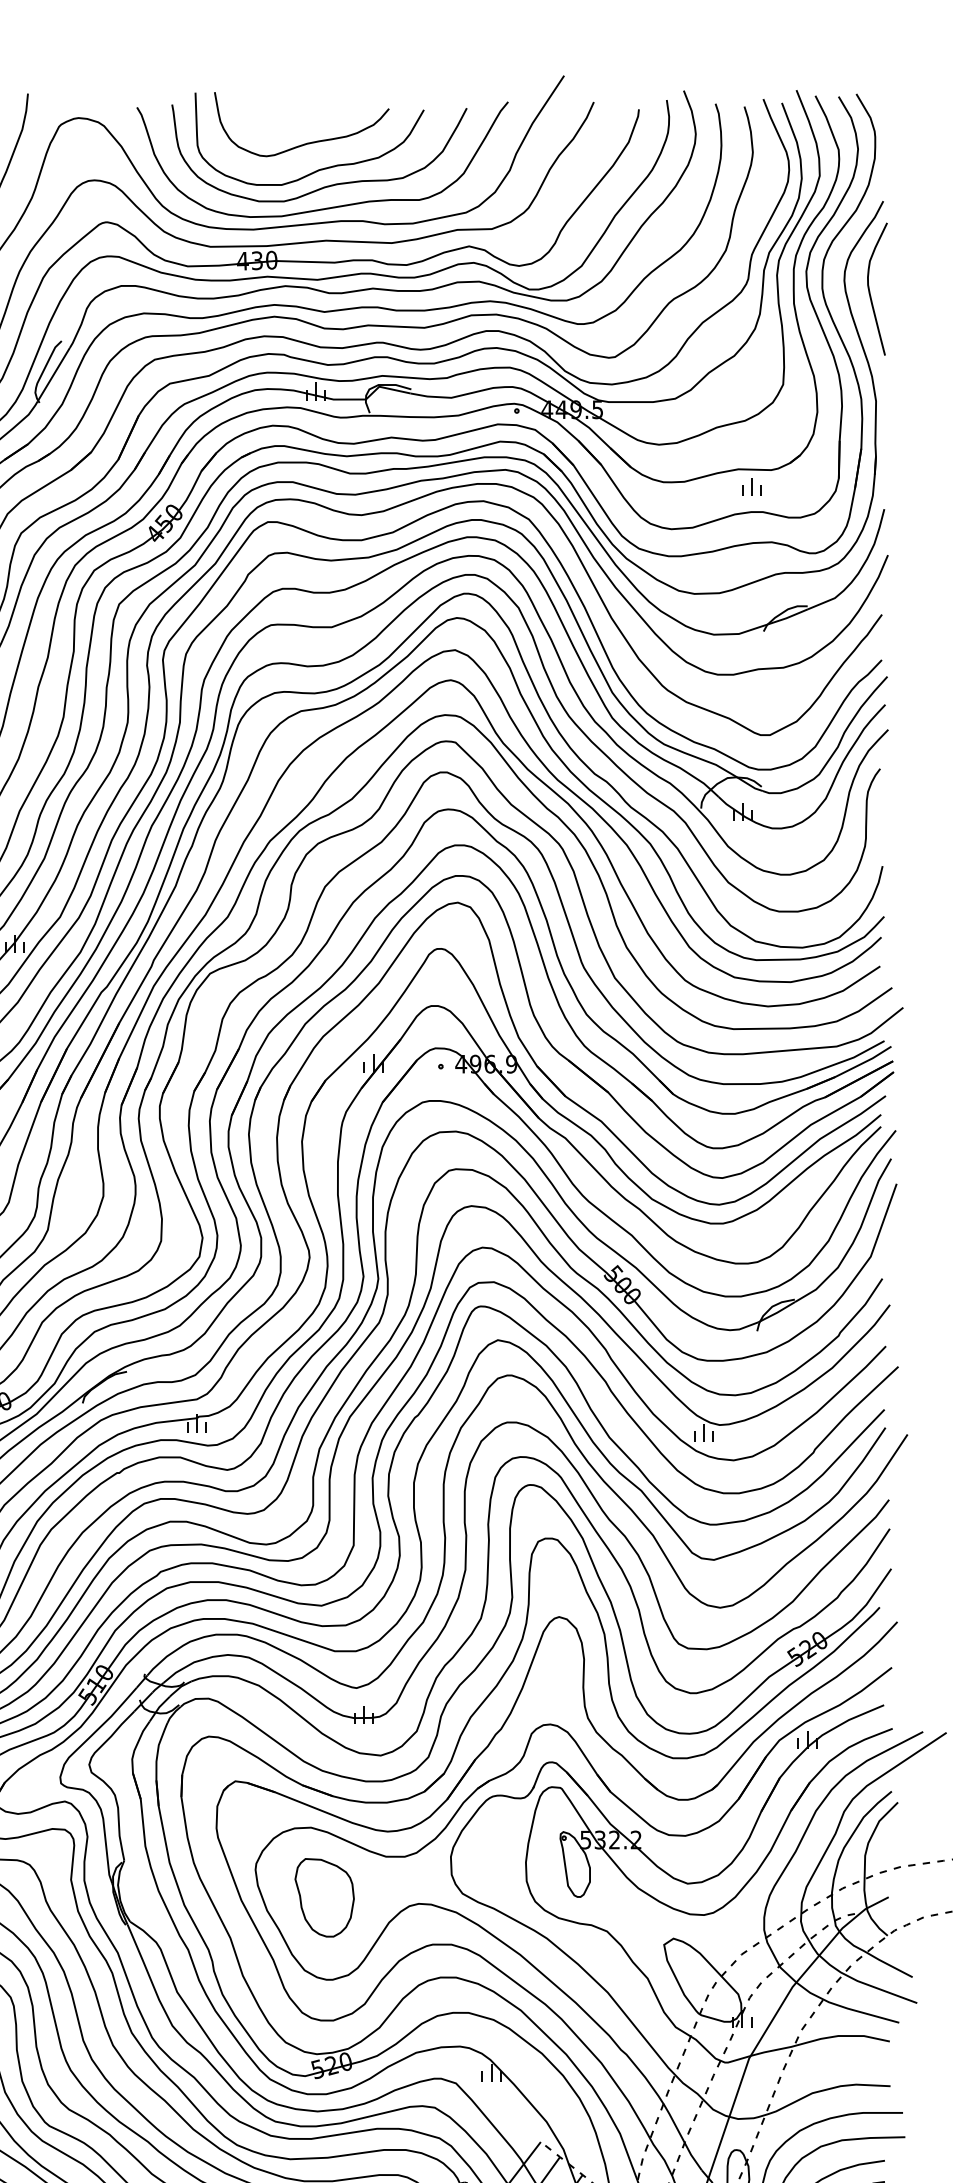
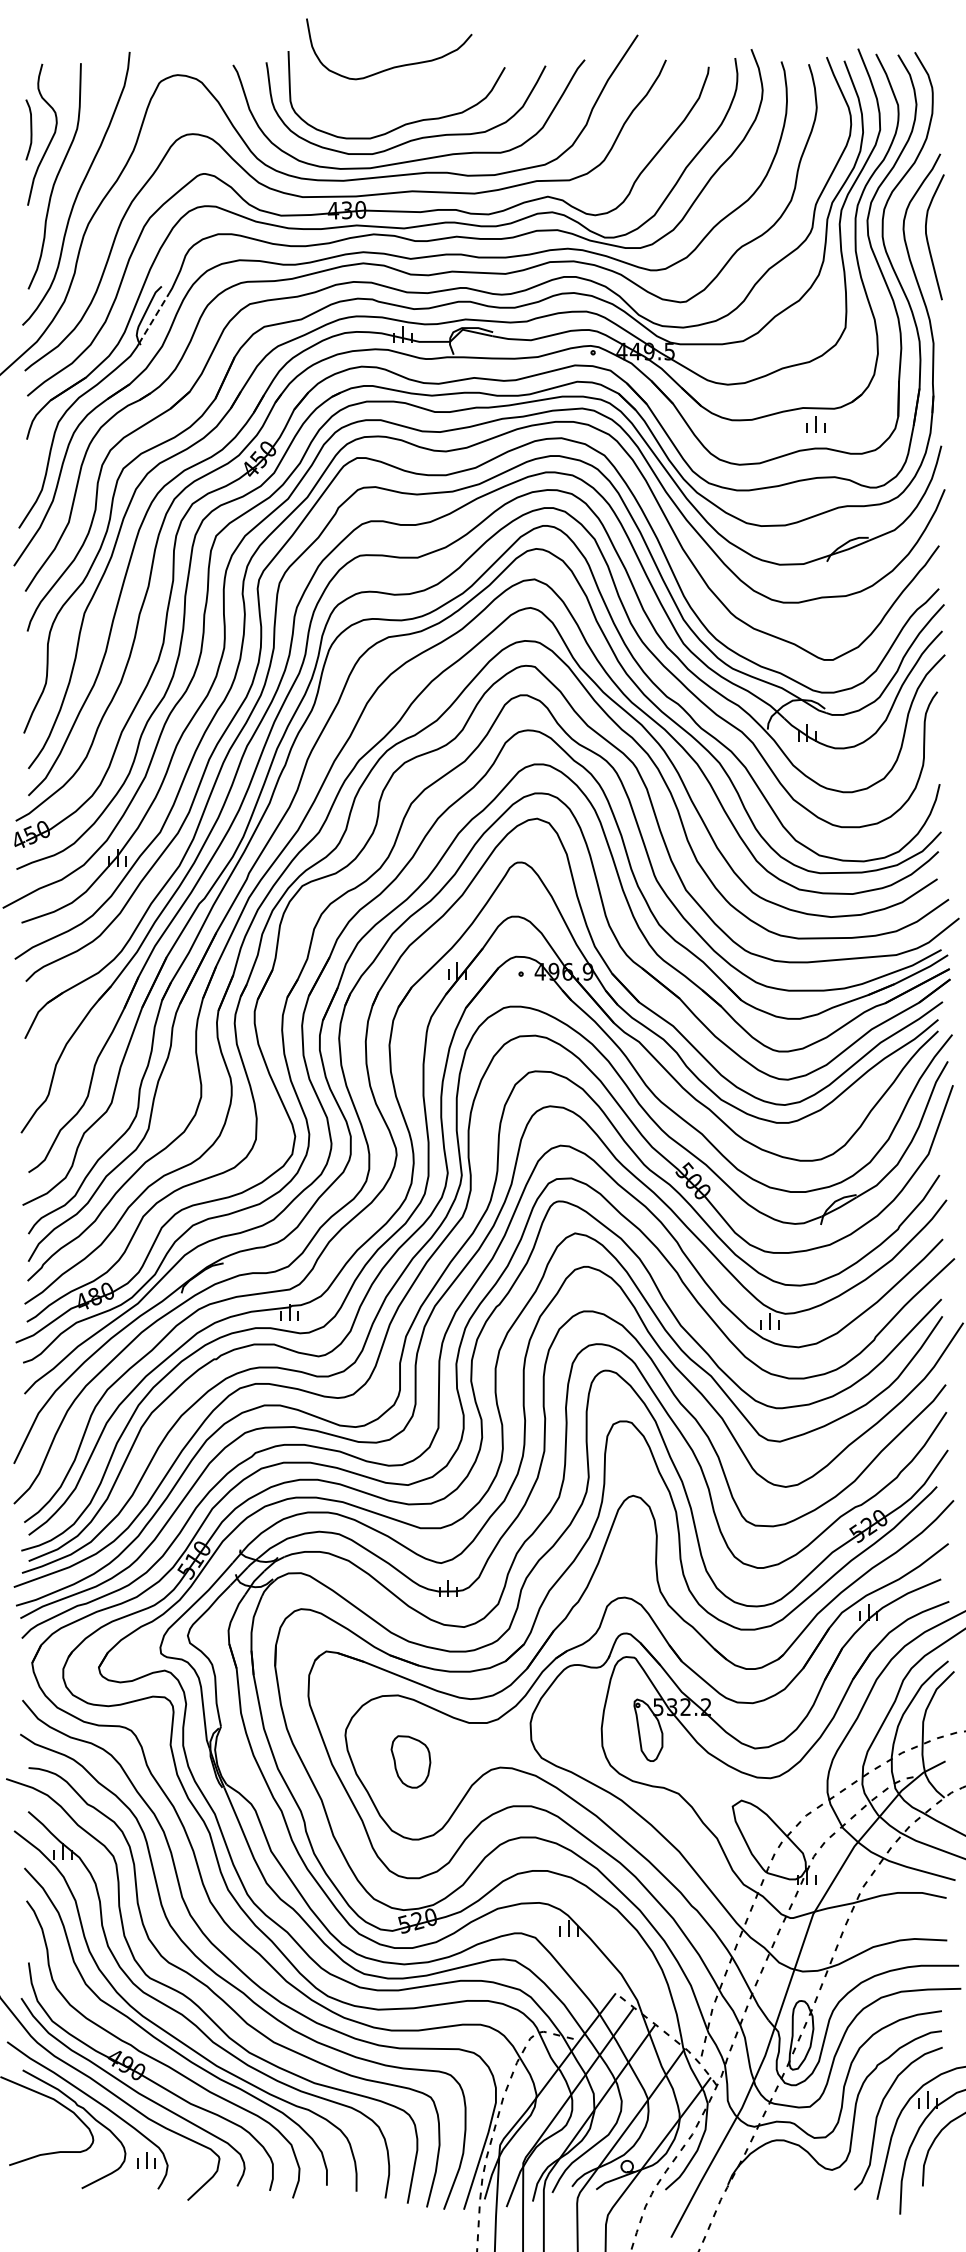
curve: (306, 142) -> (393, 66), moved
line: (53, 375) -> (153, 319), solid -> dashed
part: (324, 1897) -> (410, 1761), size x0.7

